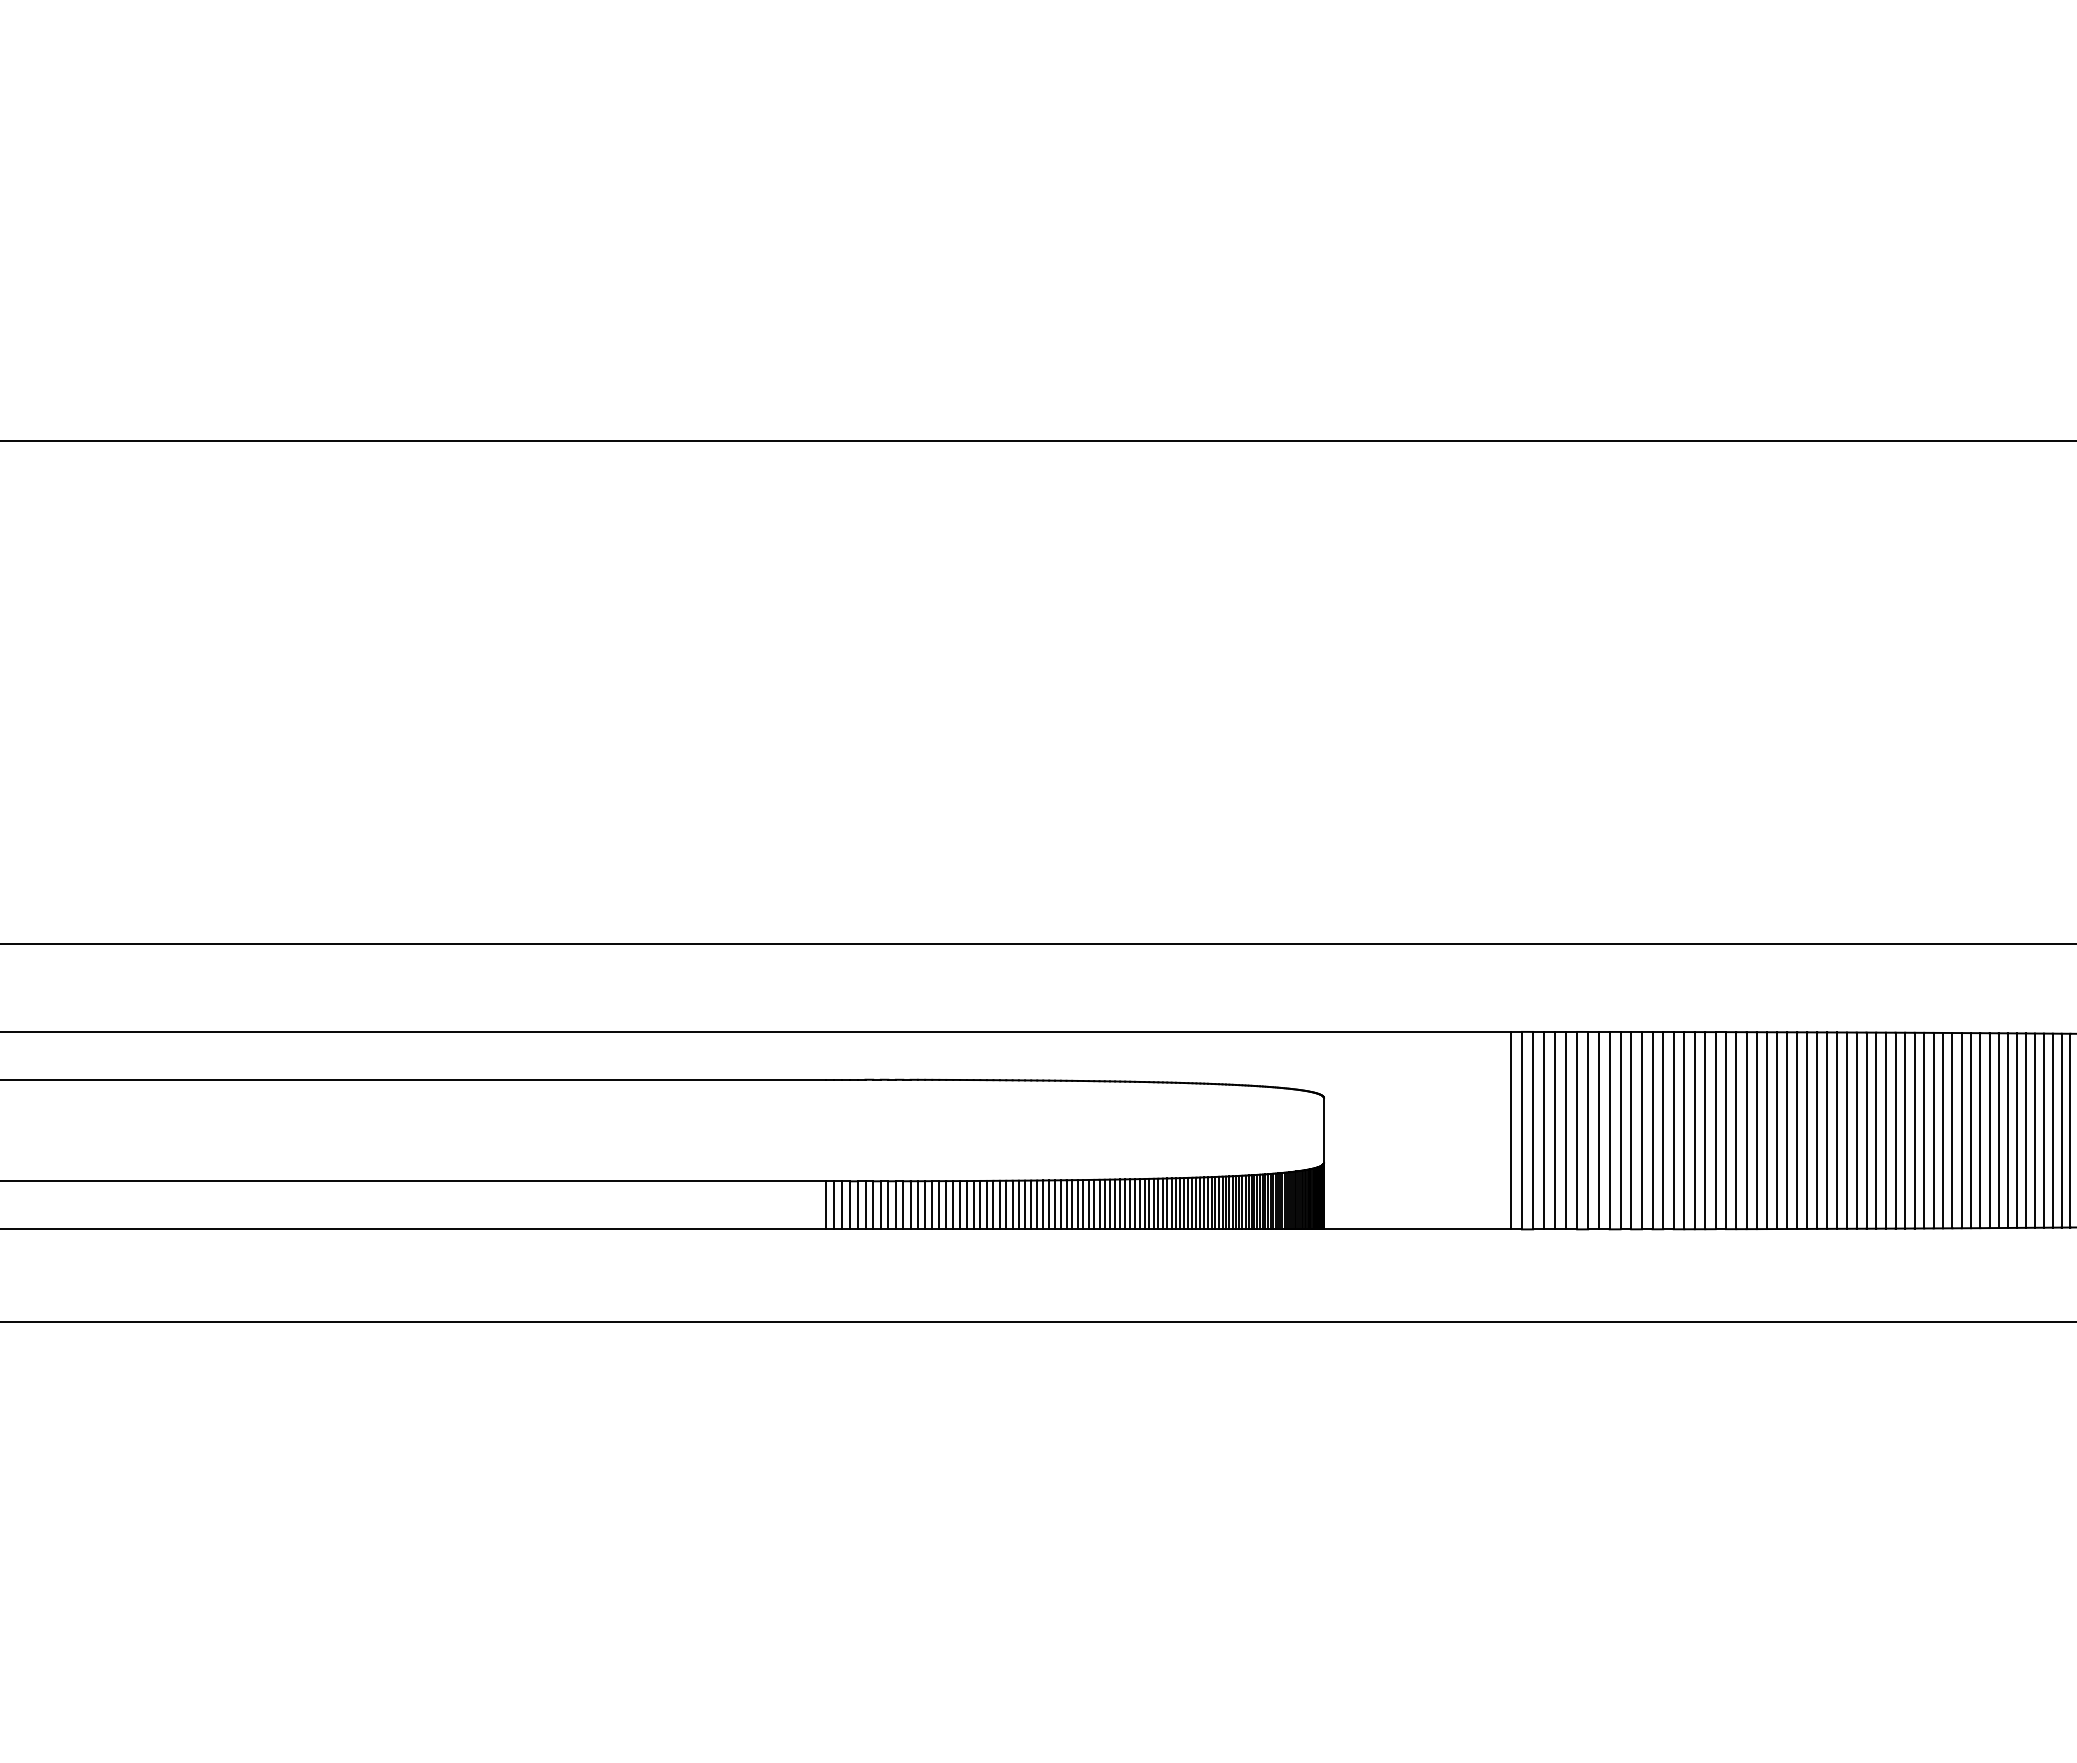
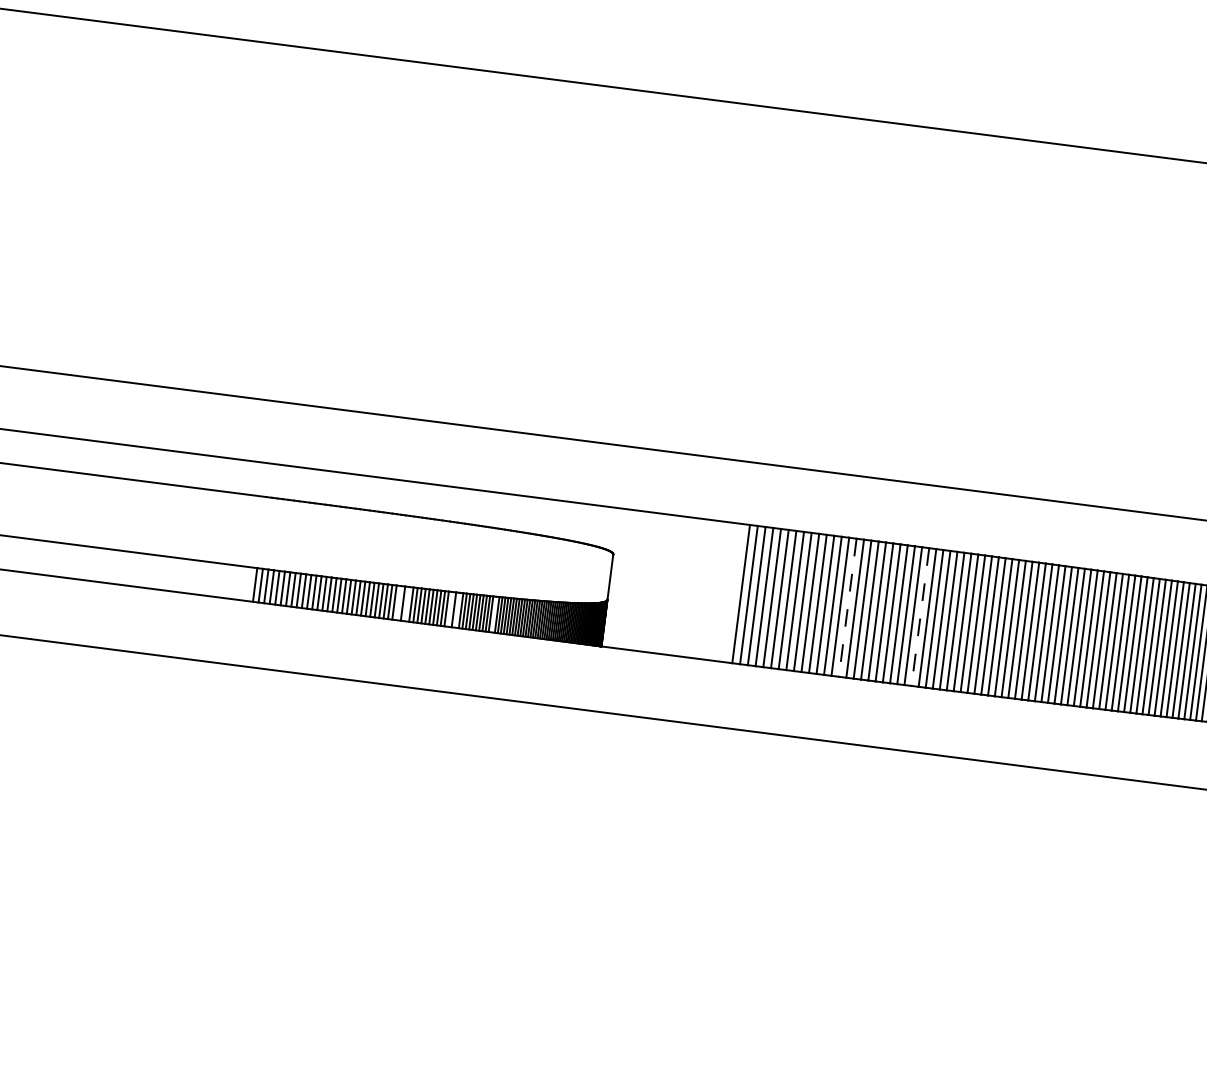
line: (1663, 1130) -> (847, 607), solid -> dashed
line: (1766, 1131) -> (919, 617), solid -> dashed
line: (1167, 1203) -> (494, 614), removed
line: (1031, 1204) -> (399, 602), removed
line: (1043, 1204) -> (407, 603), removed
line: (1104, 1204) -> (450, 609), removed
line: (1115, 1204) -> (457, 610), removed

